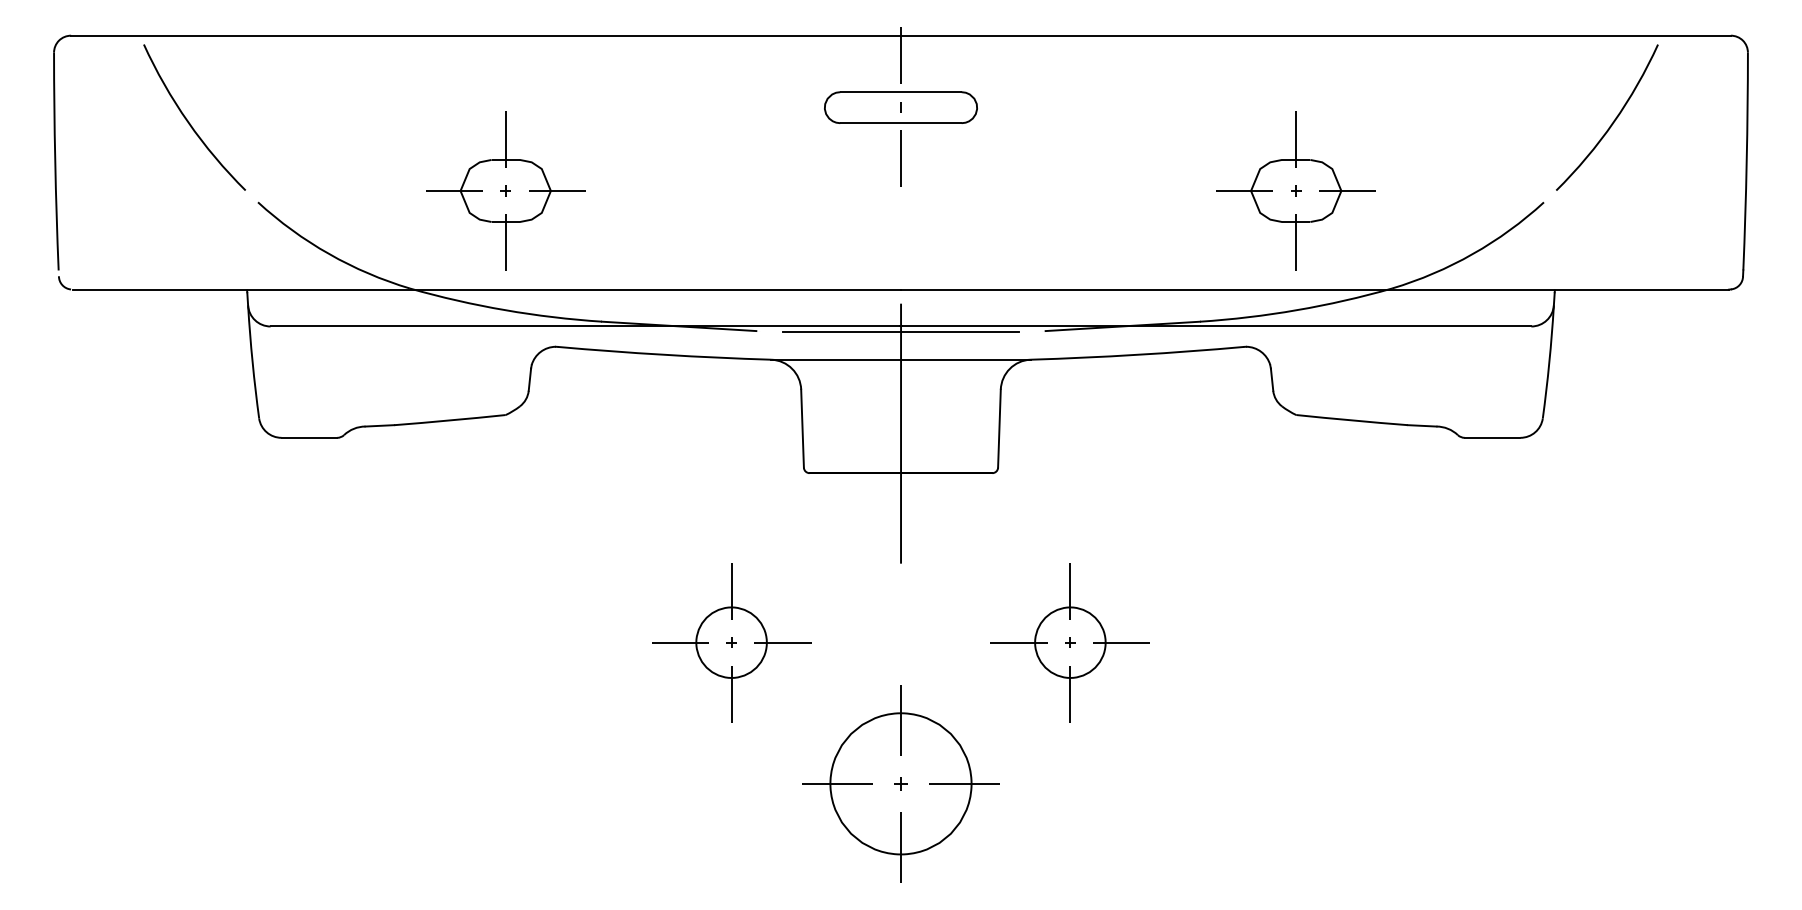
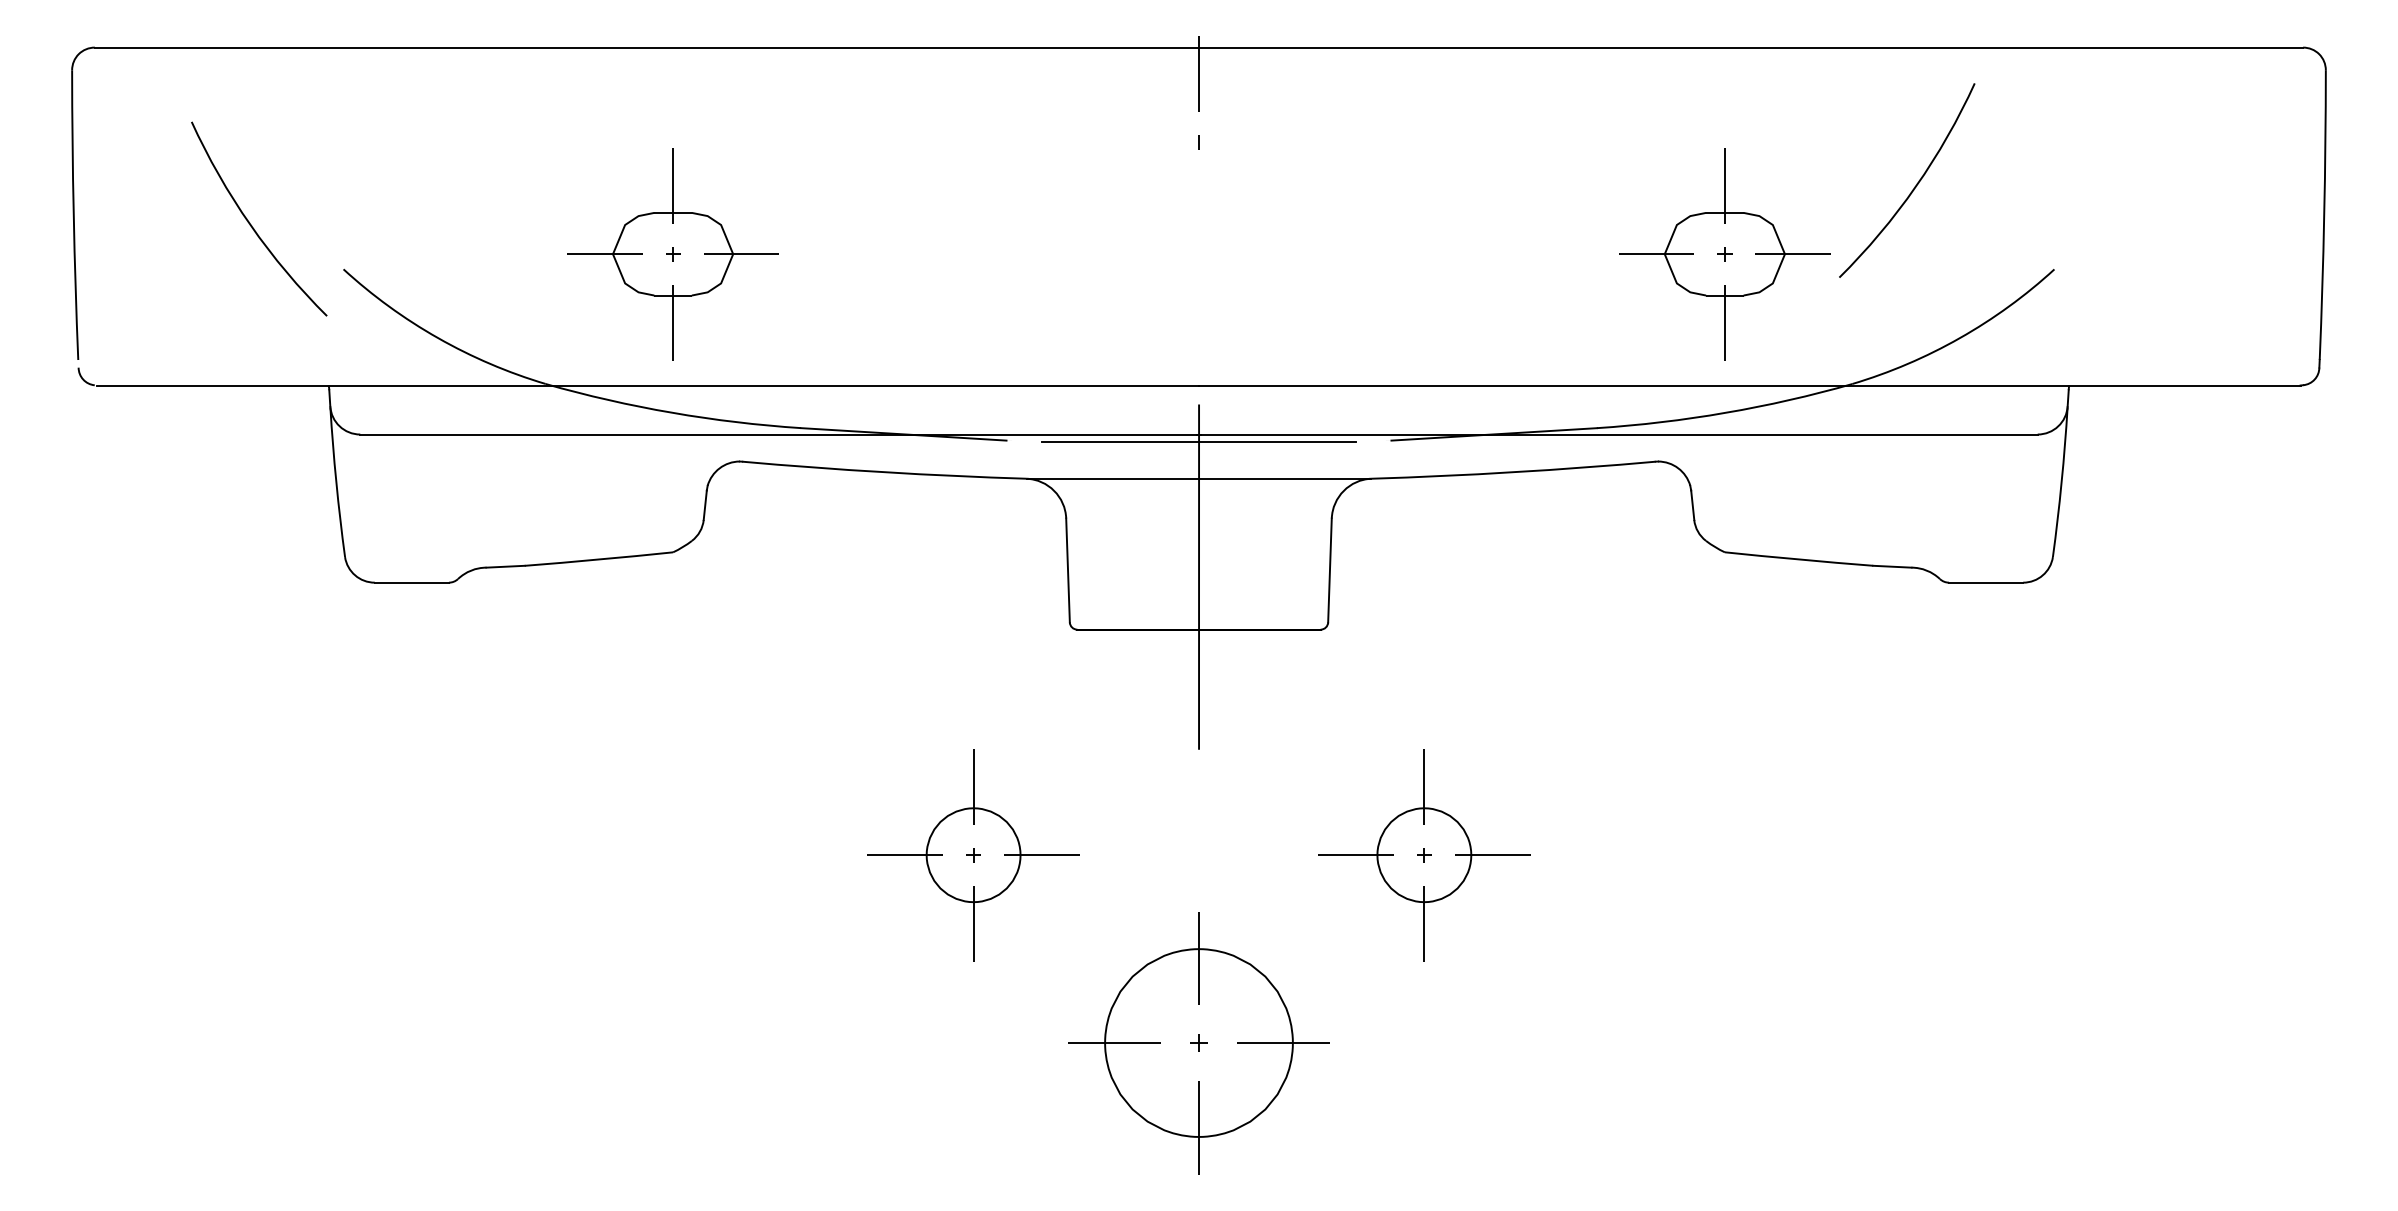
arc: (188, 120) -> (251, 222), moved
arc: (1613, 120) -> (1915, 184), moved
part: (900, 138) -> (1198, 184), removed

